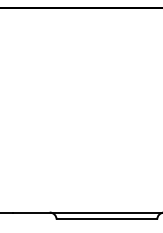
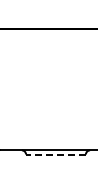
line: (107, 219) -> (56, 154), solid -> dashed

